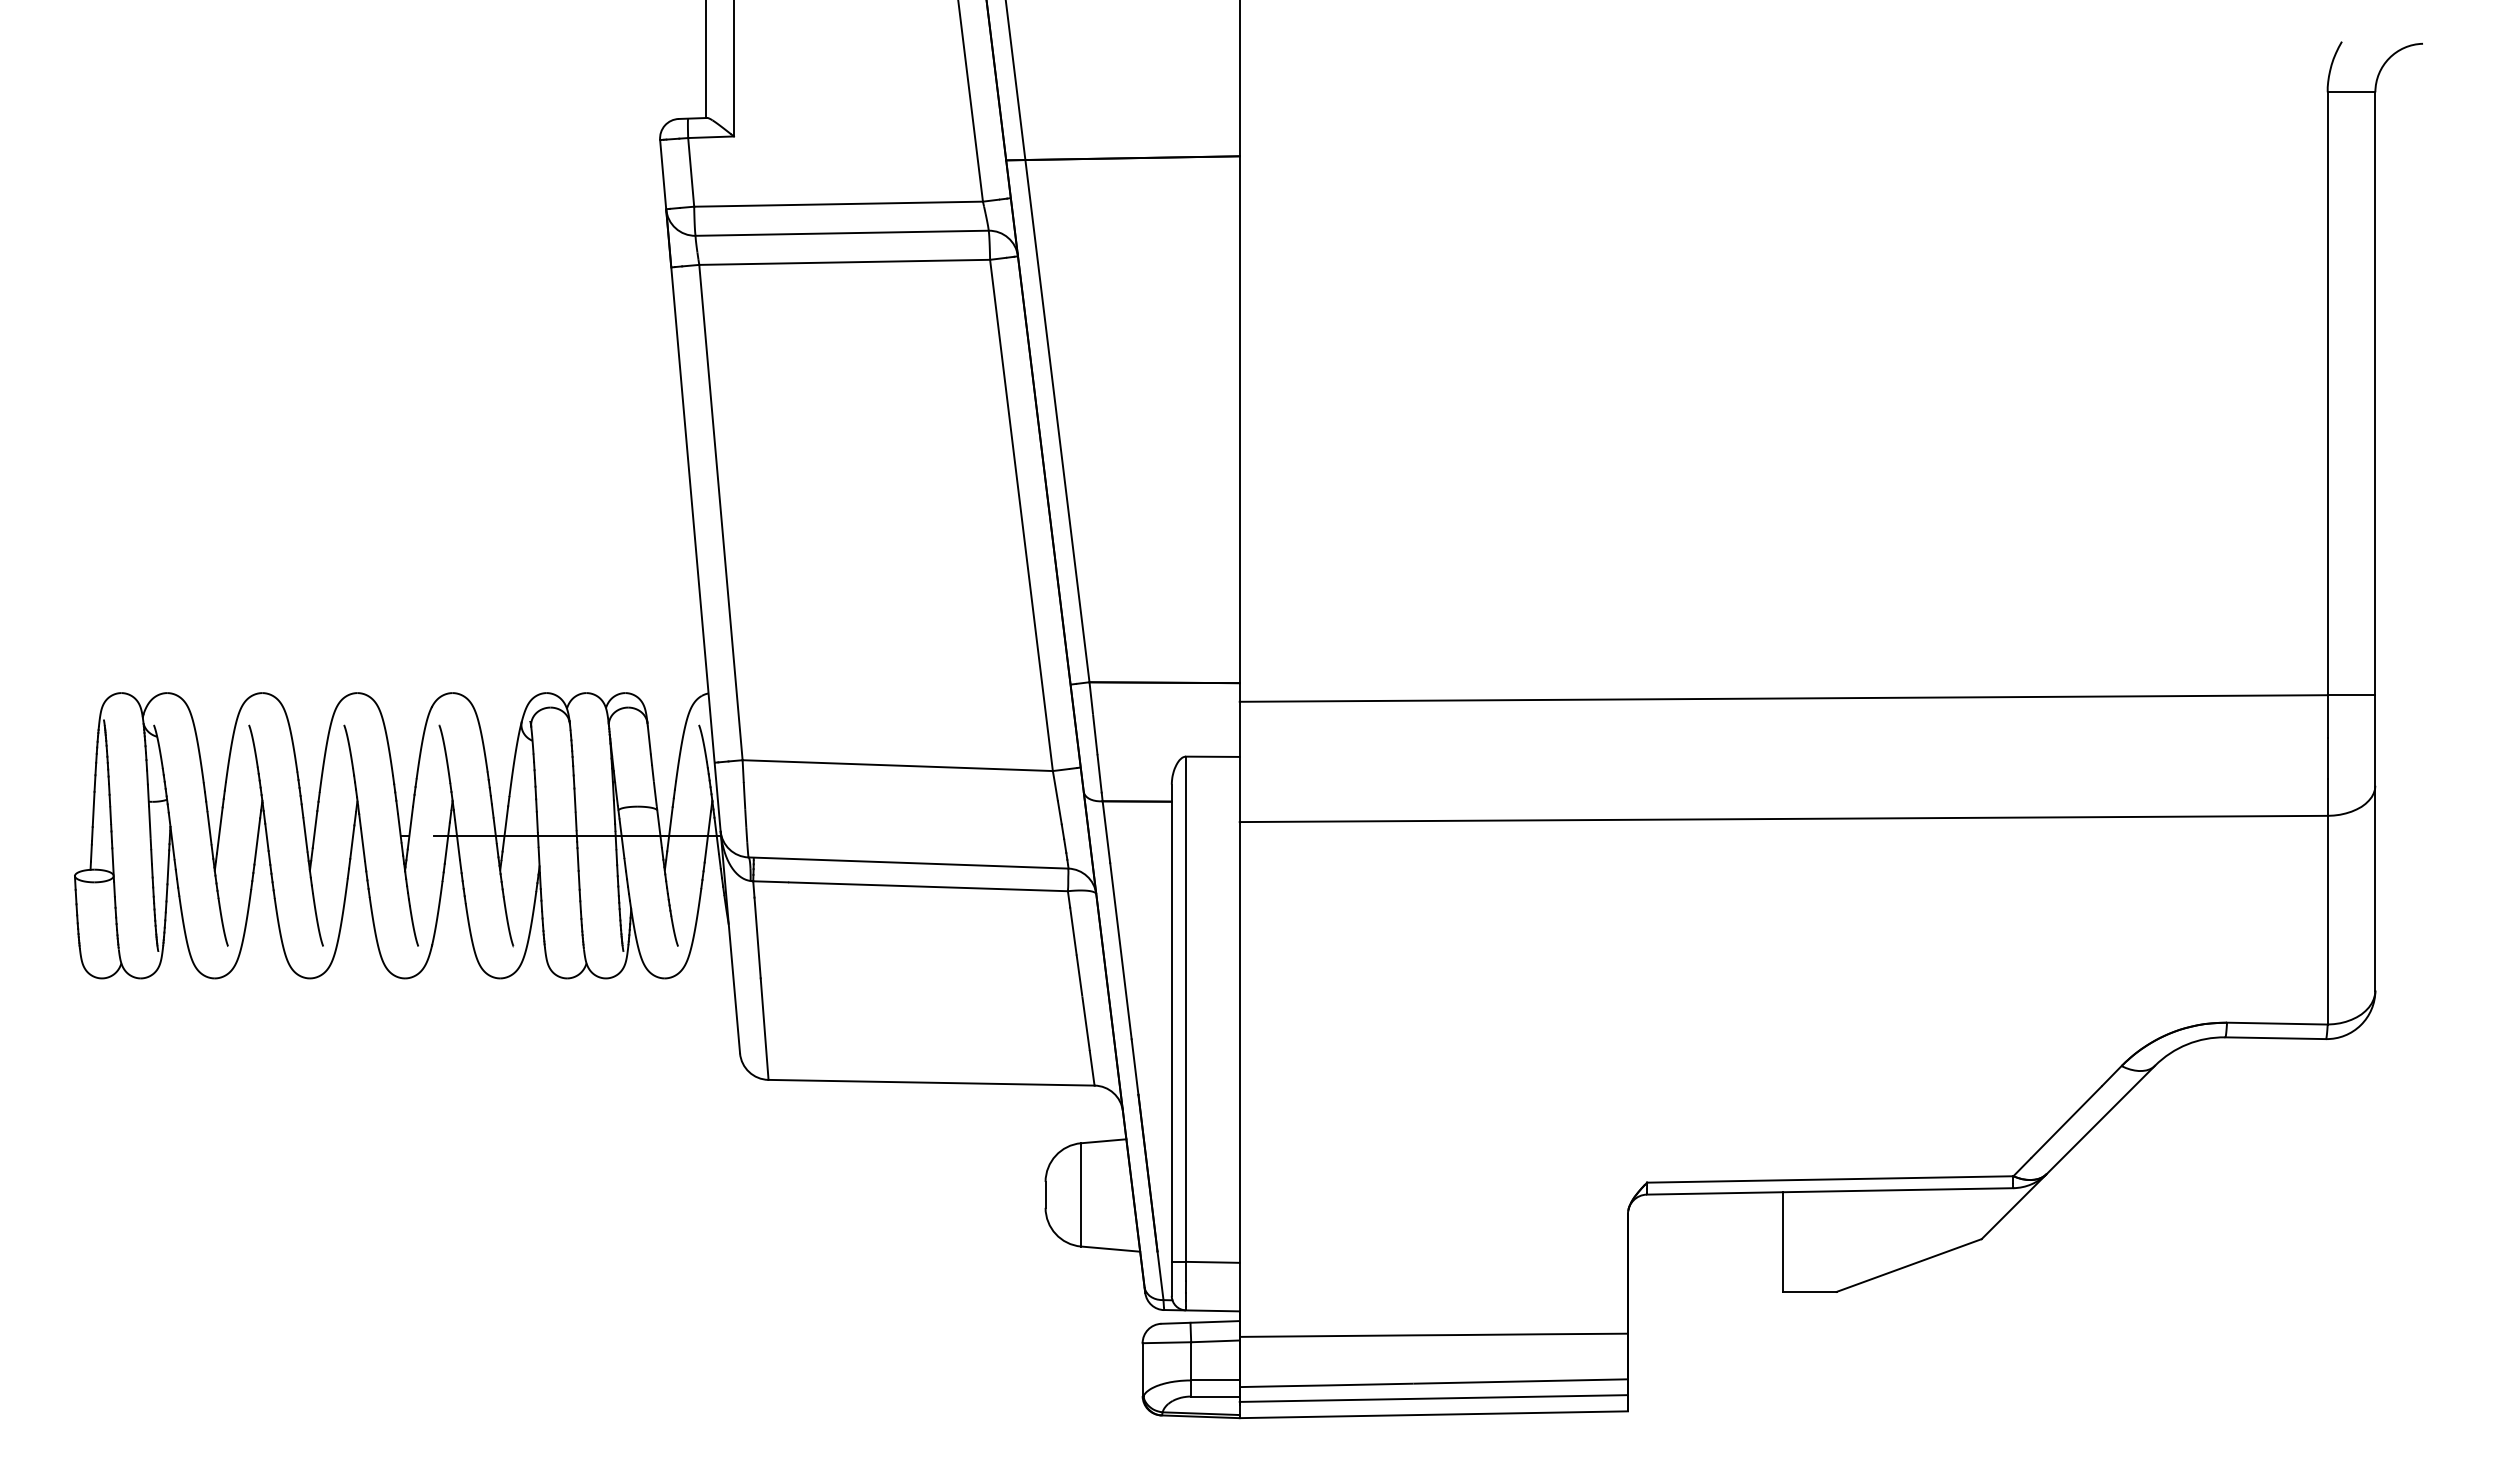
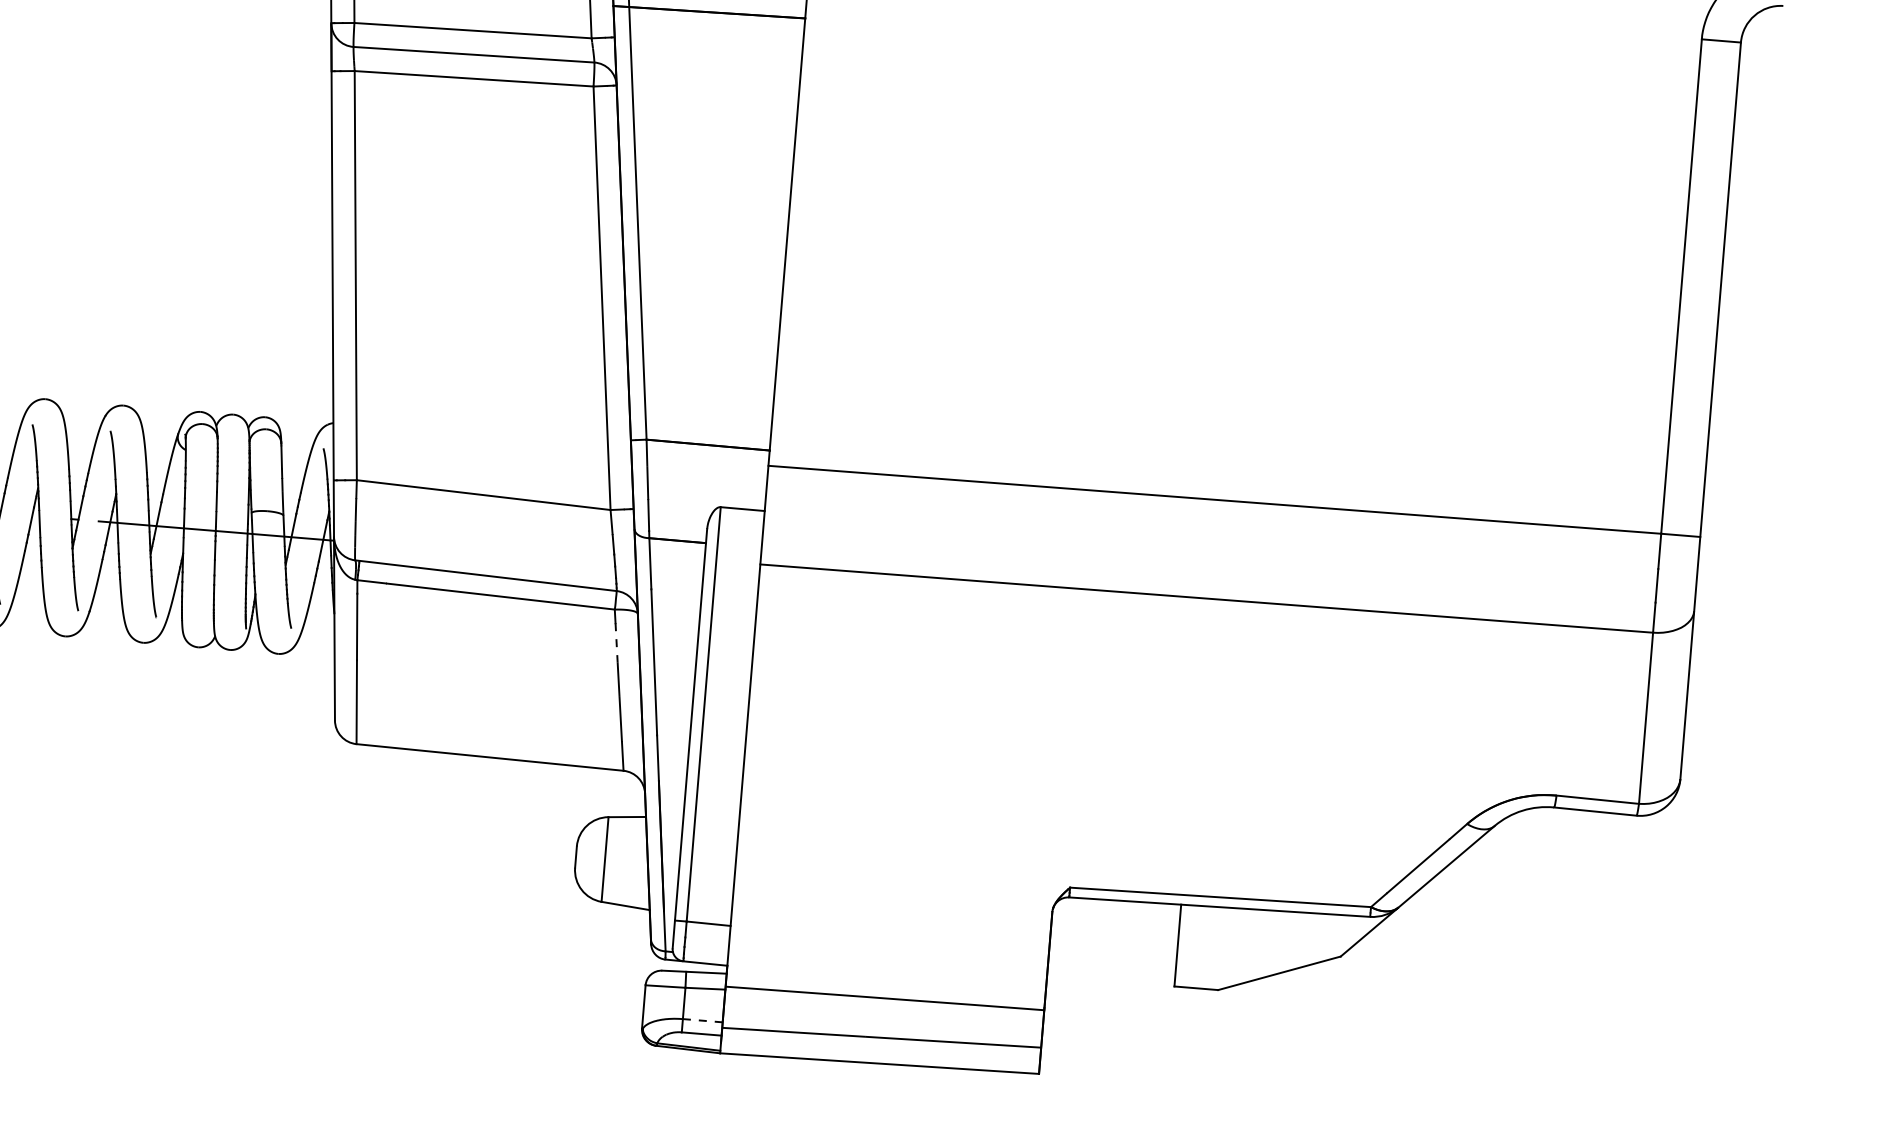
line: (1073, 931) -> (616, 642), solid -> dashed
line: (1215, 1380) -> (702, 1020), solid -> dashed
line: (1433, 1398) -> (880, 1050), removed

